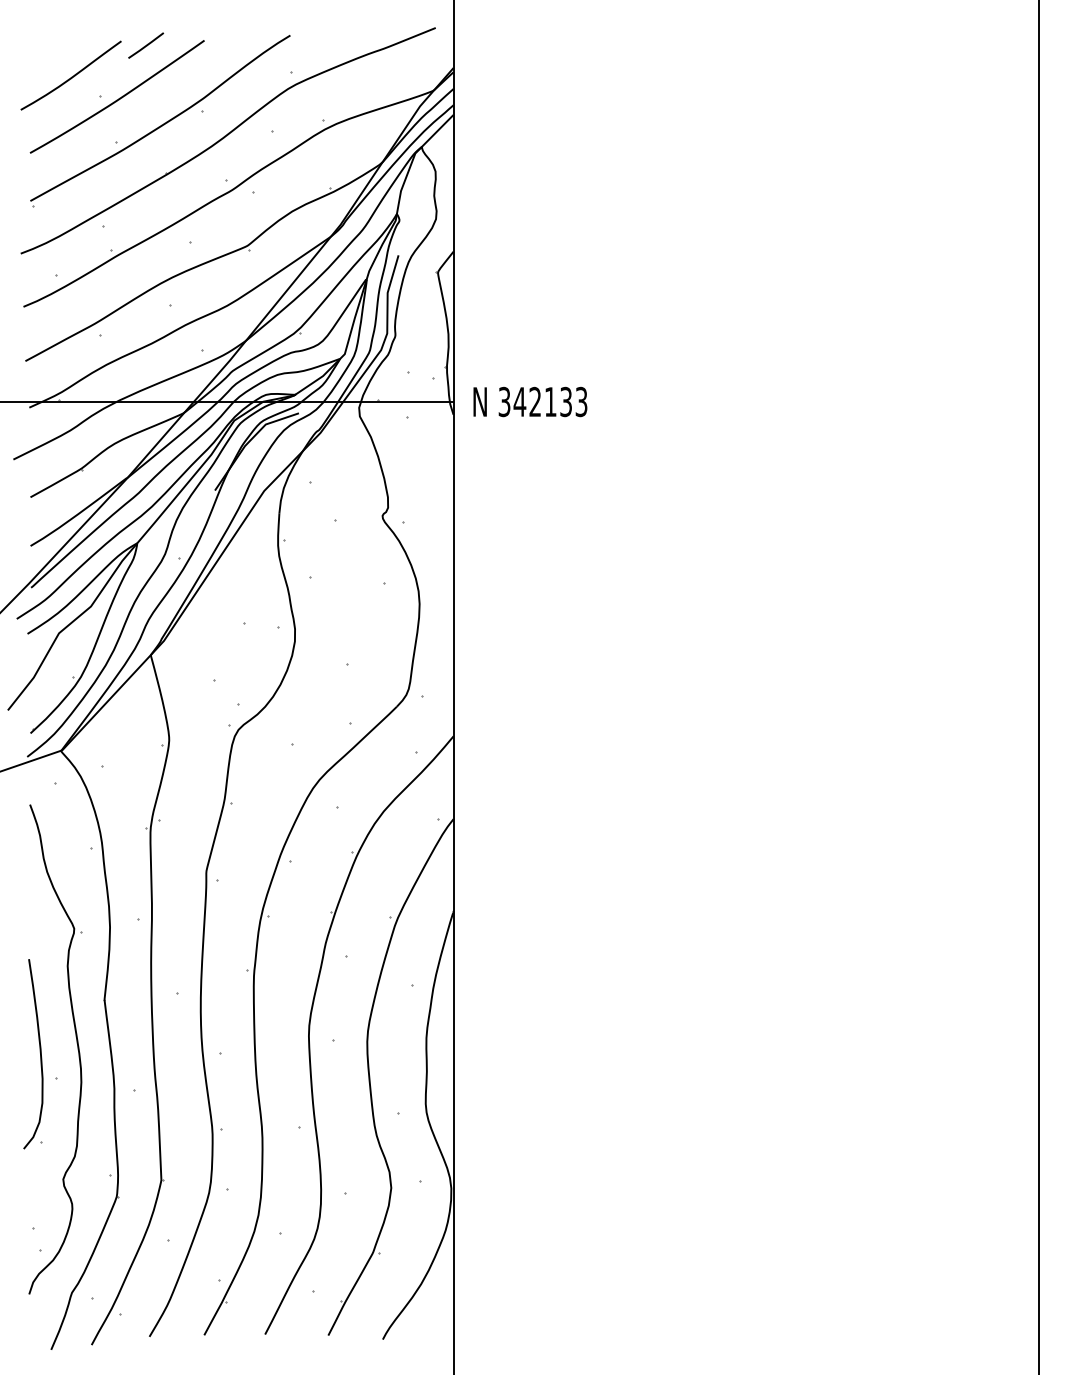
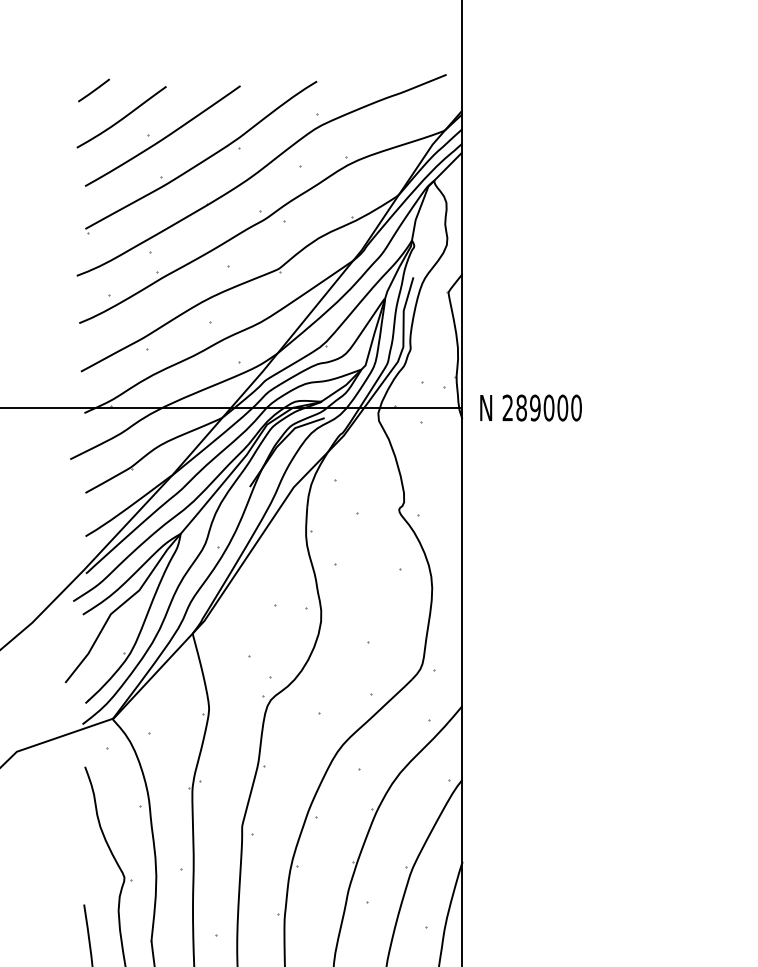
line: (145, 45) -> (93, 90), moved
text: (542, 401) -> (541, 407), 342133 -> 289000

